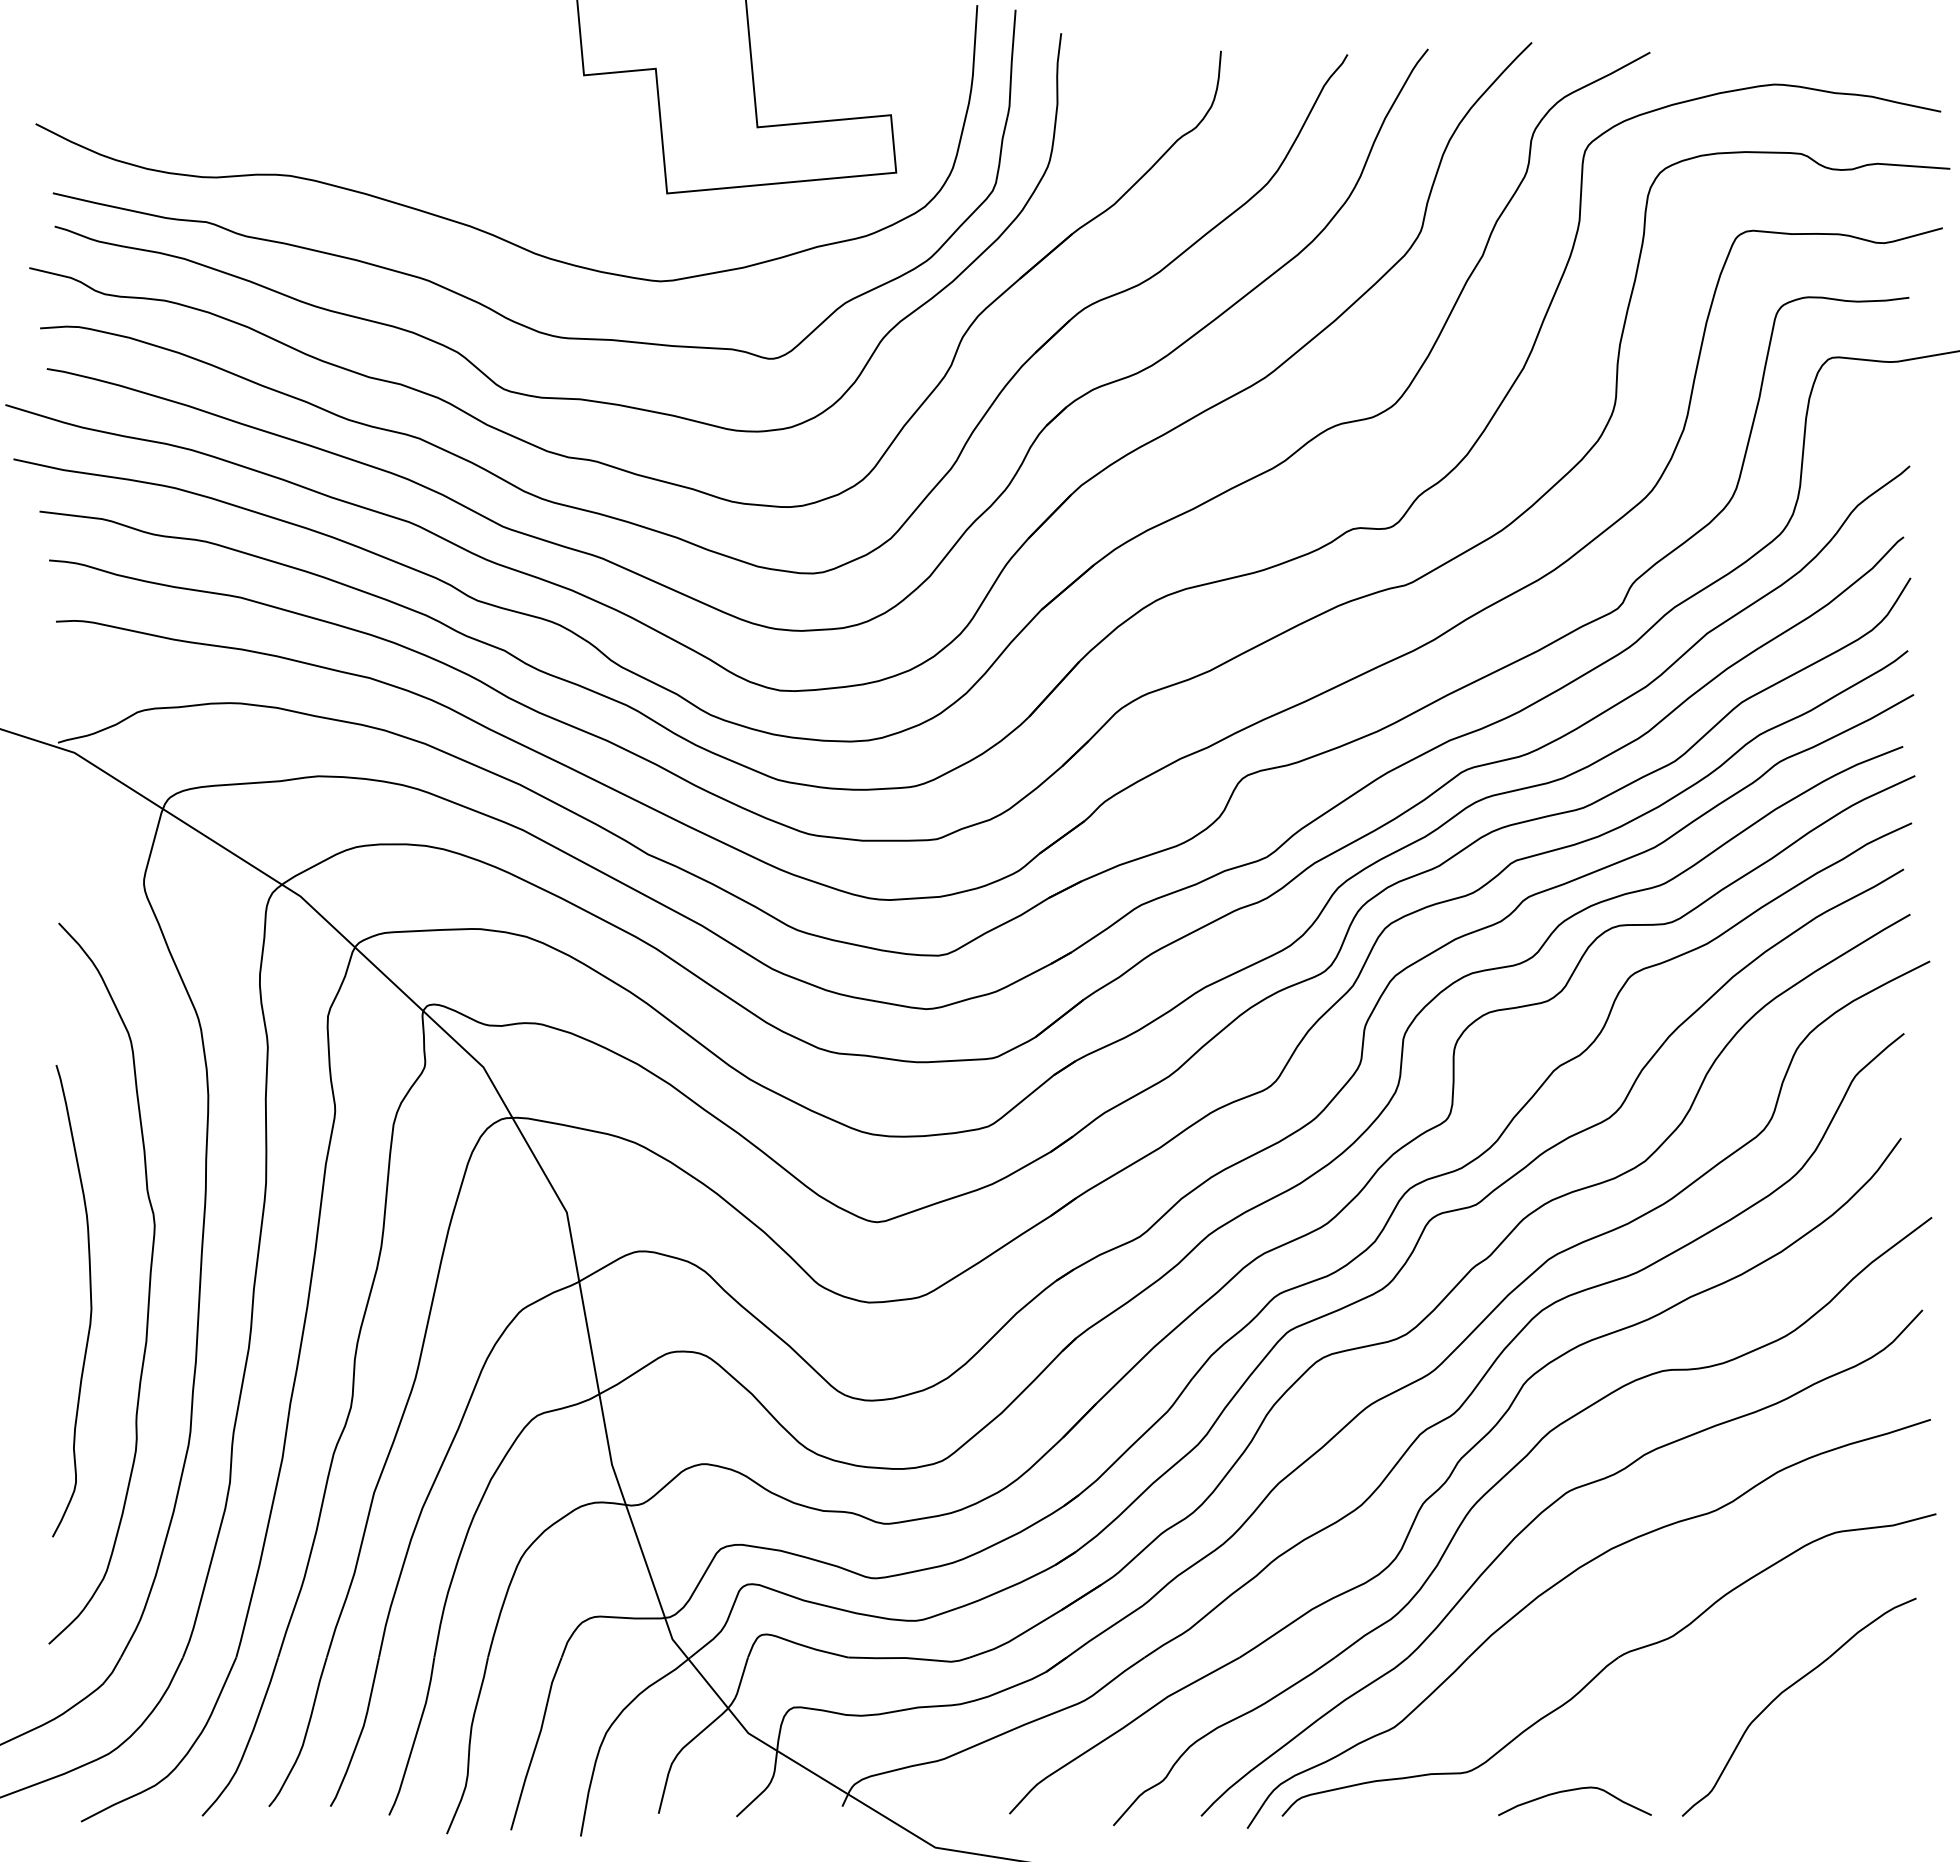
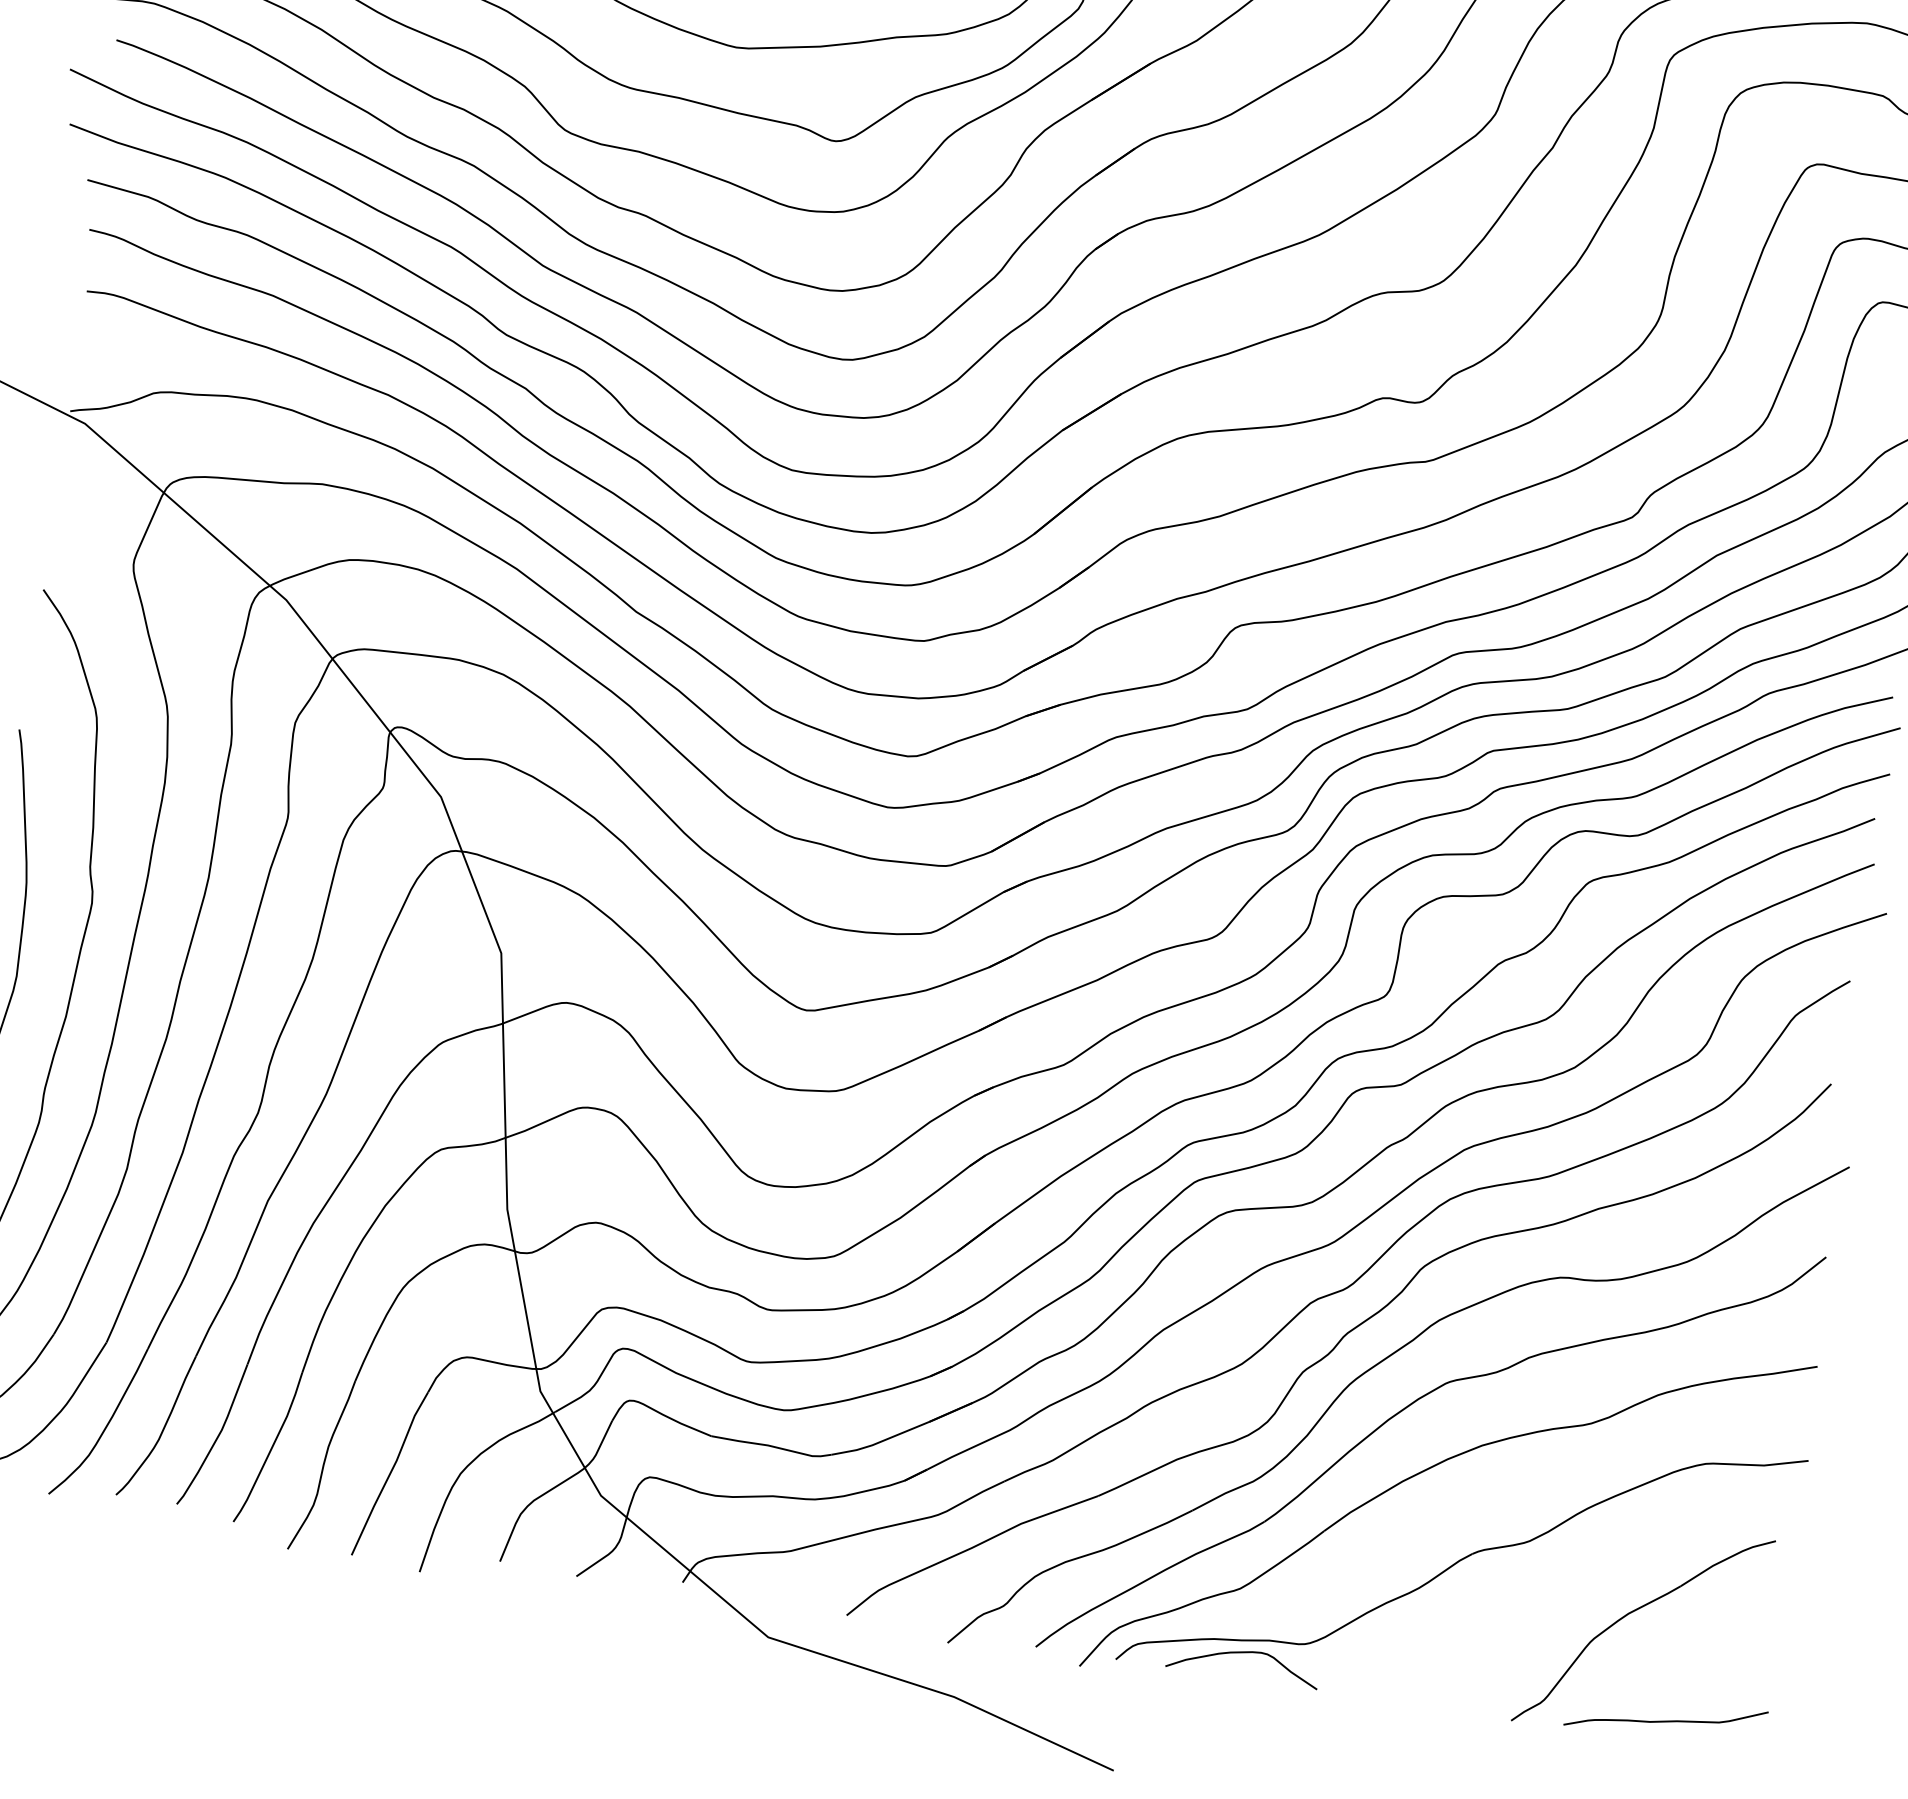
curve: (1570, 1791) -> (1240, 1653), moved
curve: (1834, 1792) -> (1665, 1720), added

